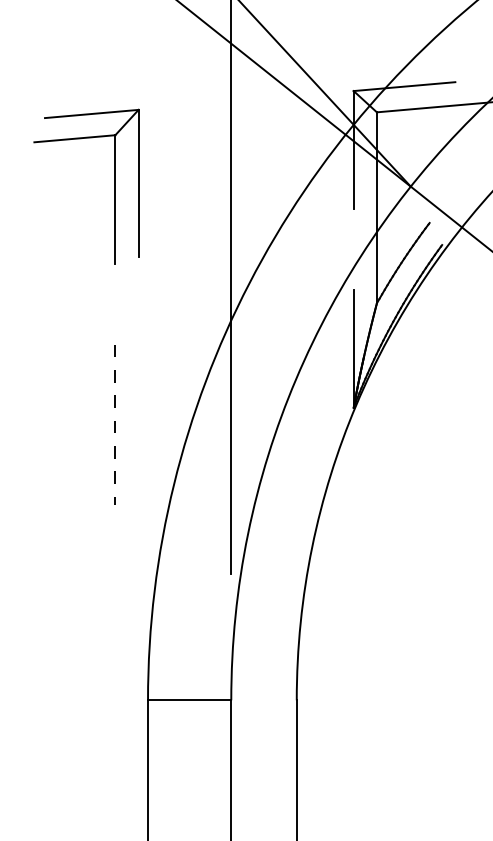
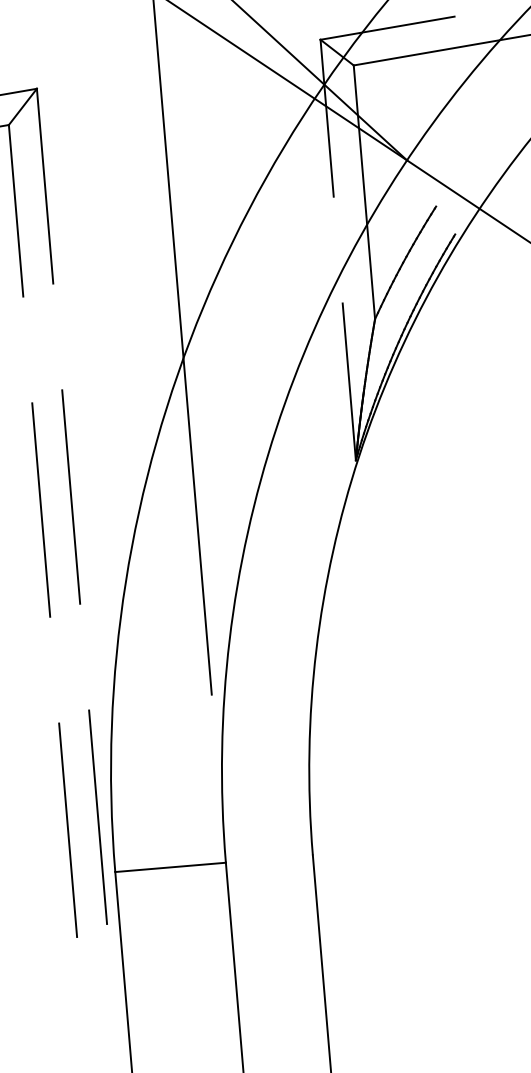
line: (138, 416) -> (70, 496), added
line: (115, 425) -> (41, 510), dashed -> solid
line: (138, 658) -> (97, 817), added
line: (115, 665) -> (68, 829), added

